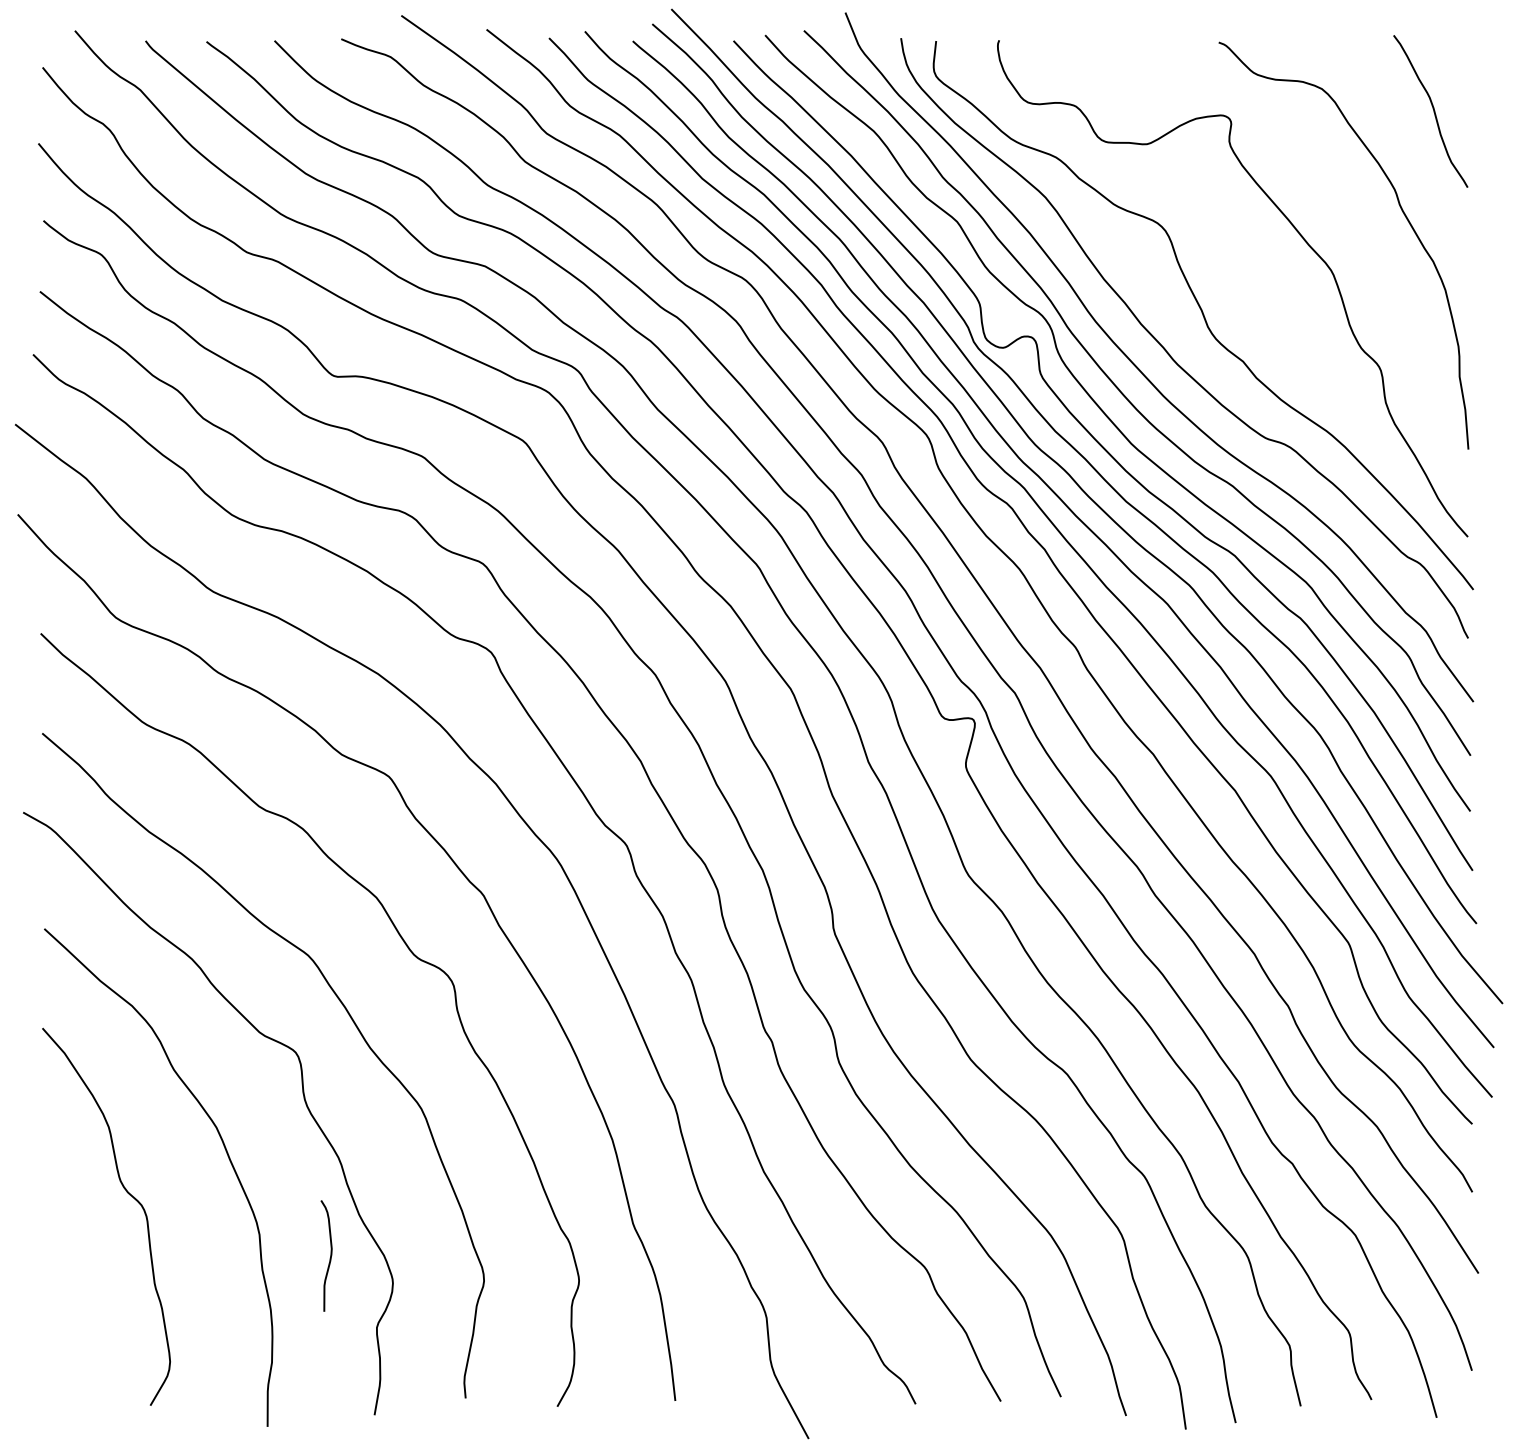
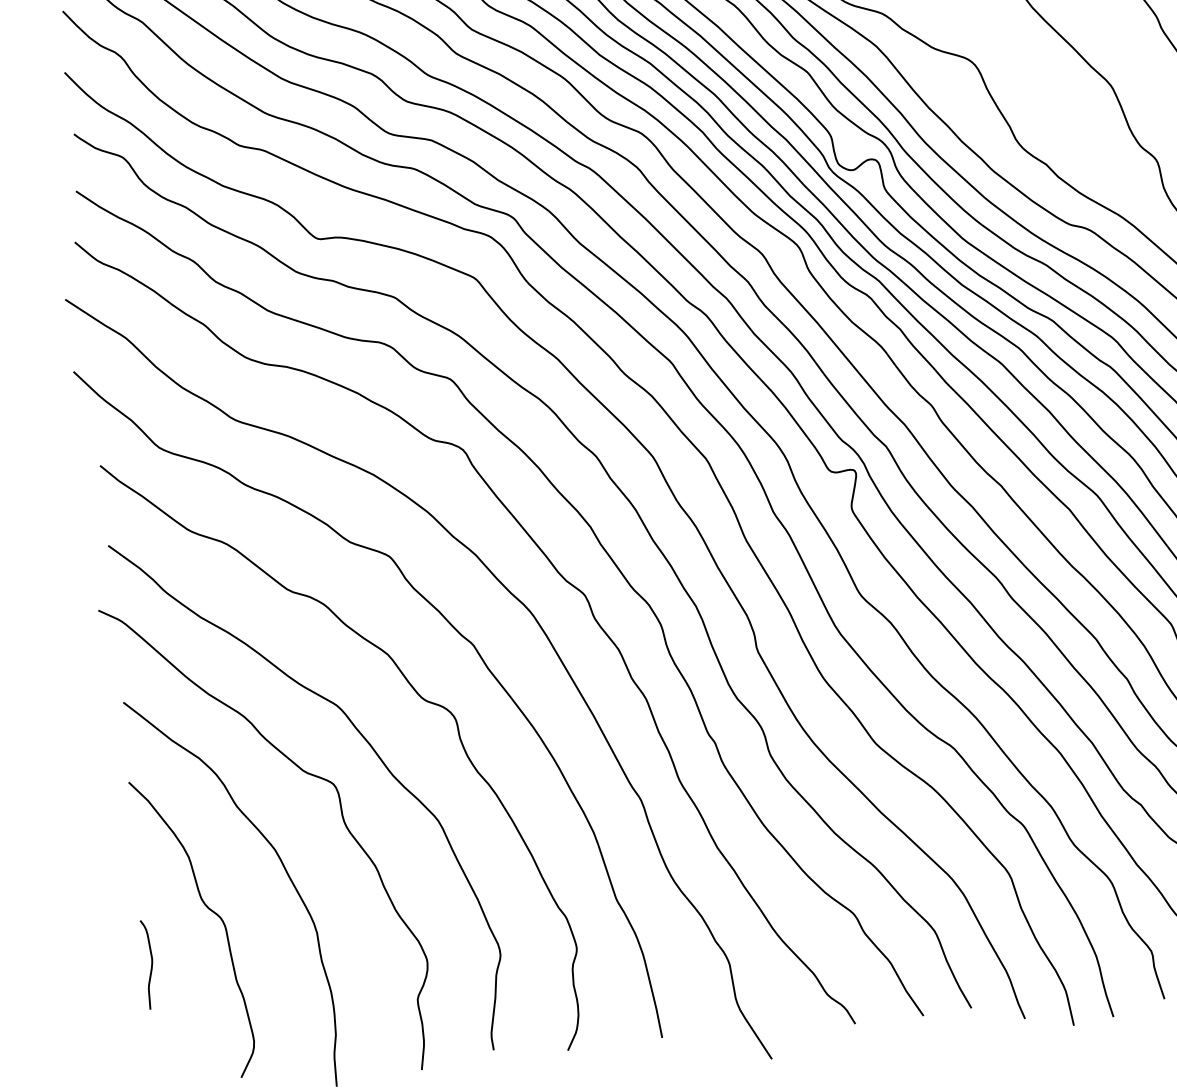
curve: (330, 1255) -> (151, 964), moved

